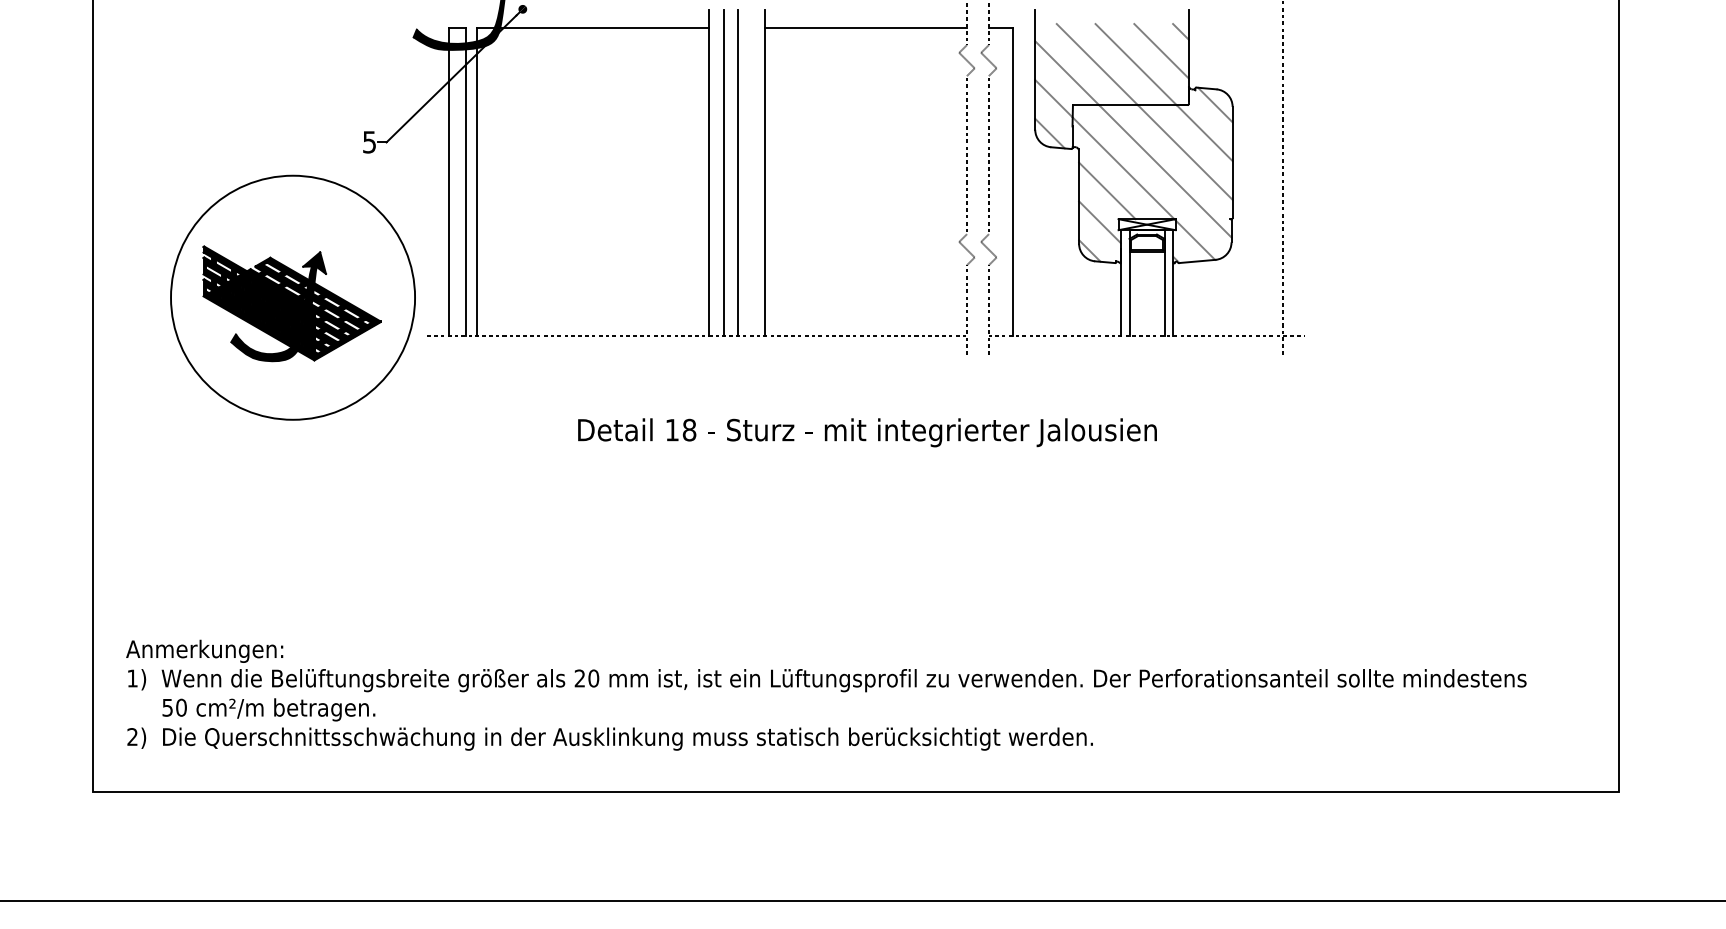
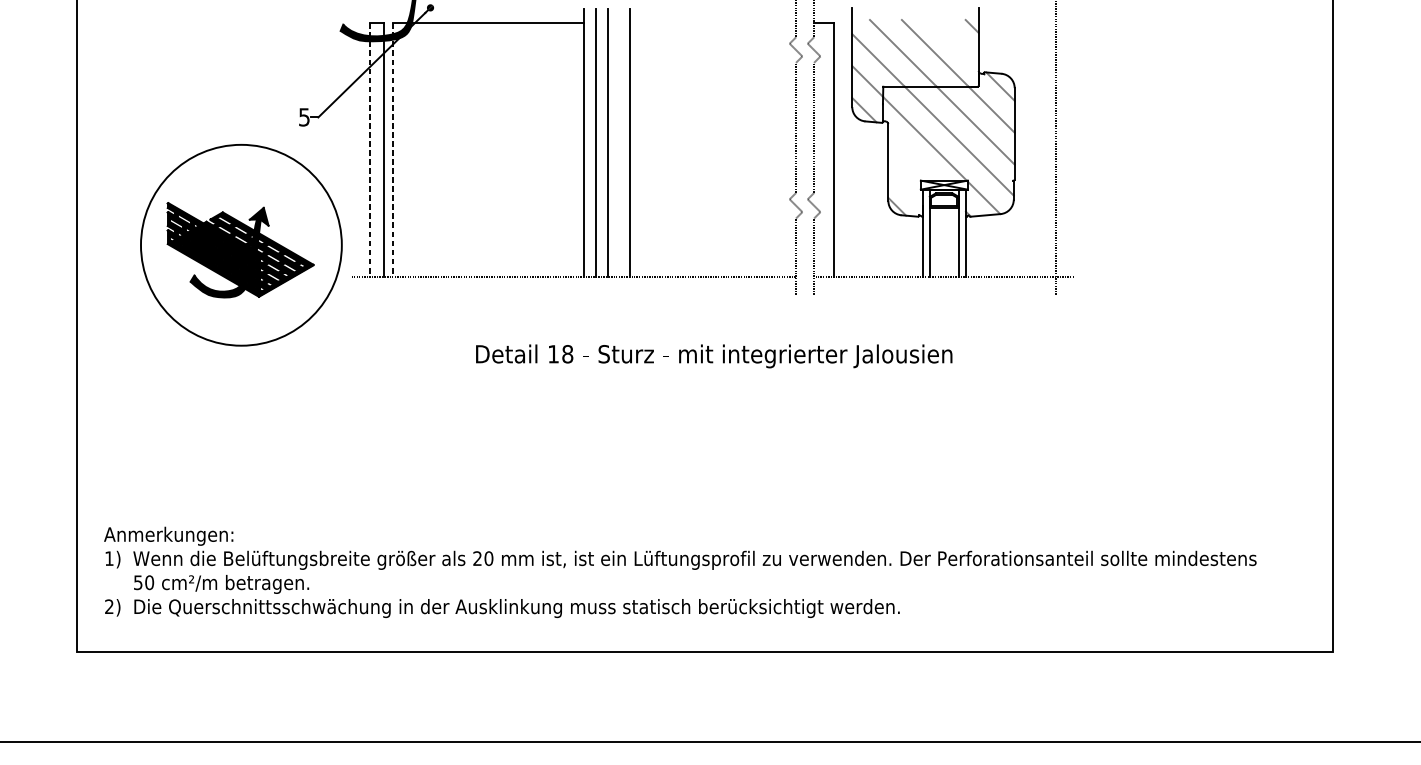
line: (865, 28) -> (712, 23), removed
line: (1161, 51) -> (956, 42), removed
line: (448, 182) -> (369, 150), solid -> dashed
line: (477, 182) -> (393, 150), solid -> dashed
line: (1107, 190) -> (911, 156), removed
line: (1099, 222) -> (905, 183), removed

